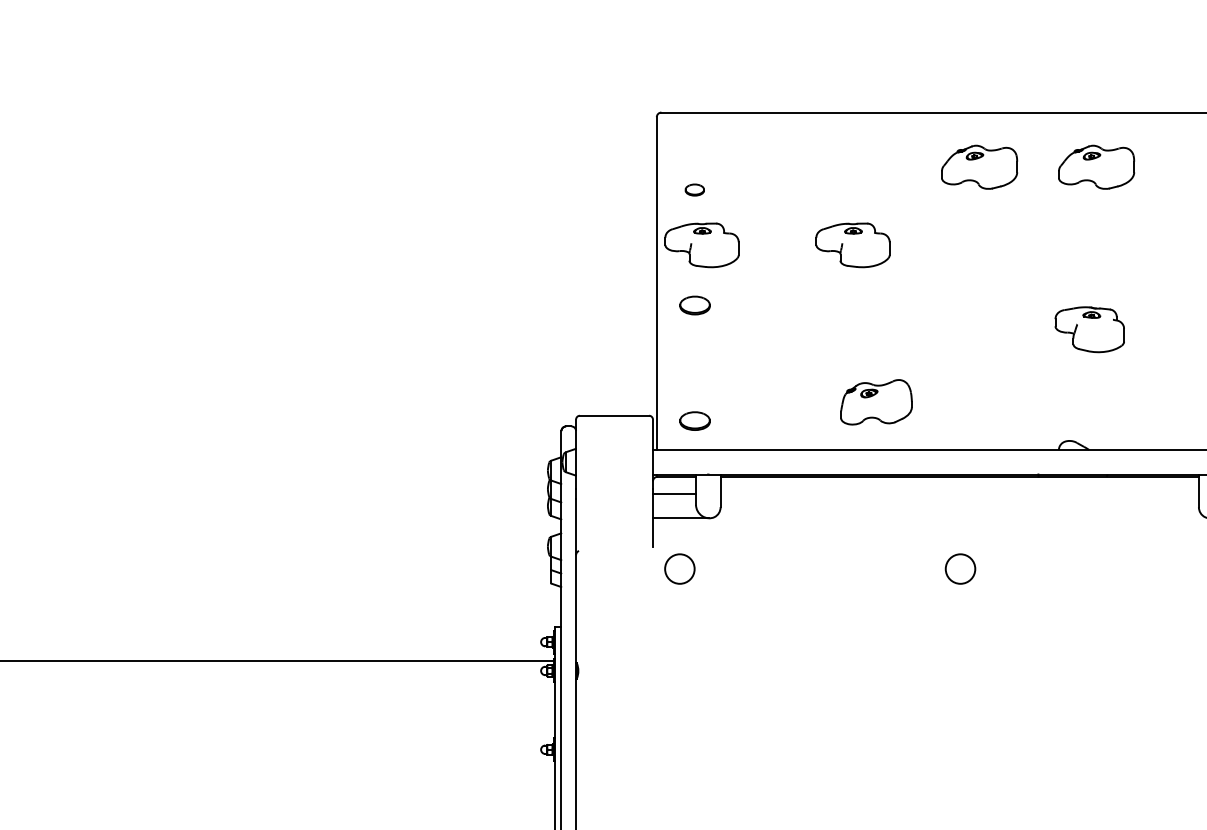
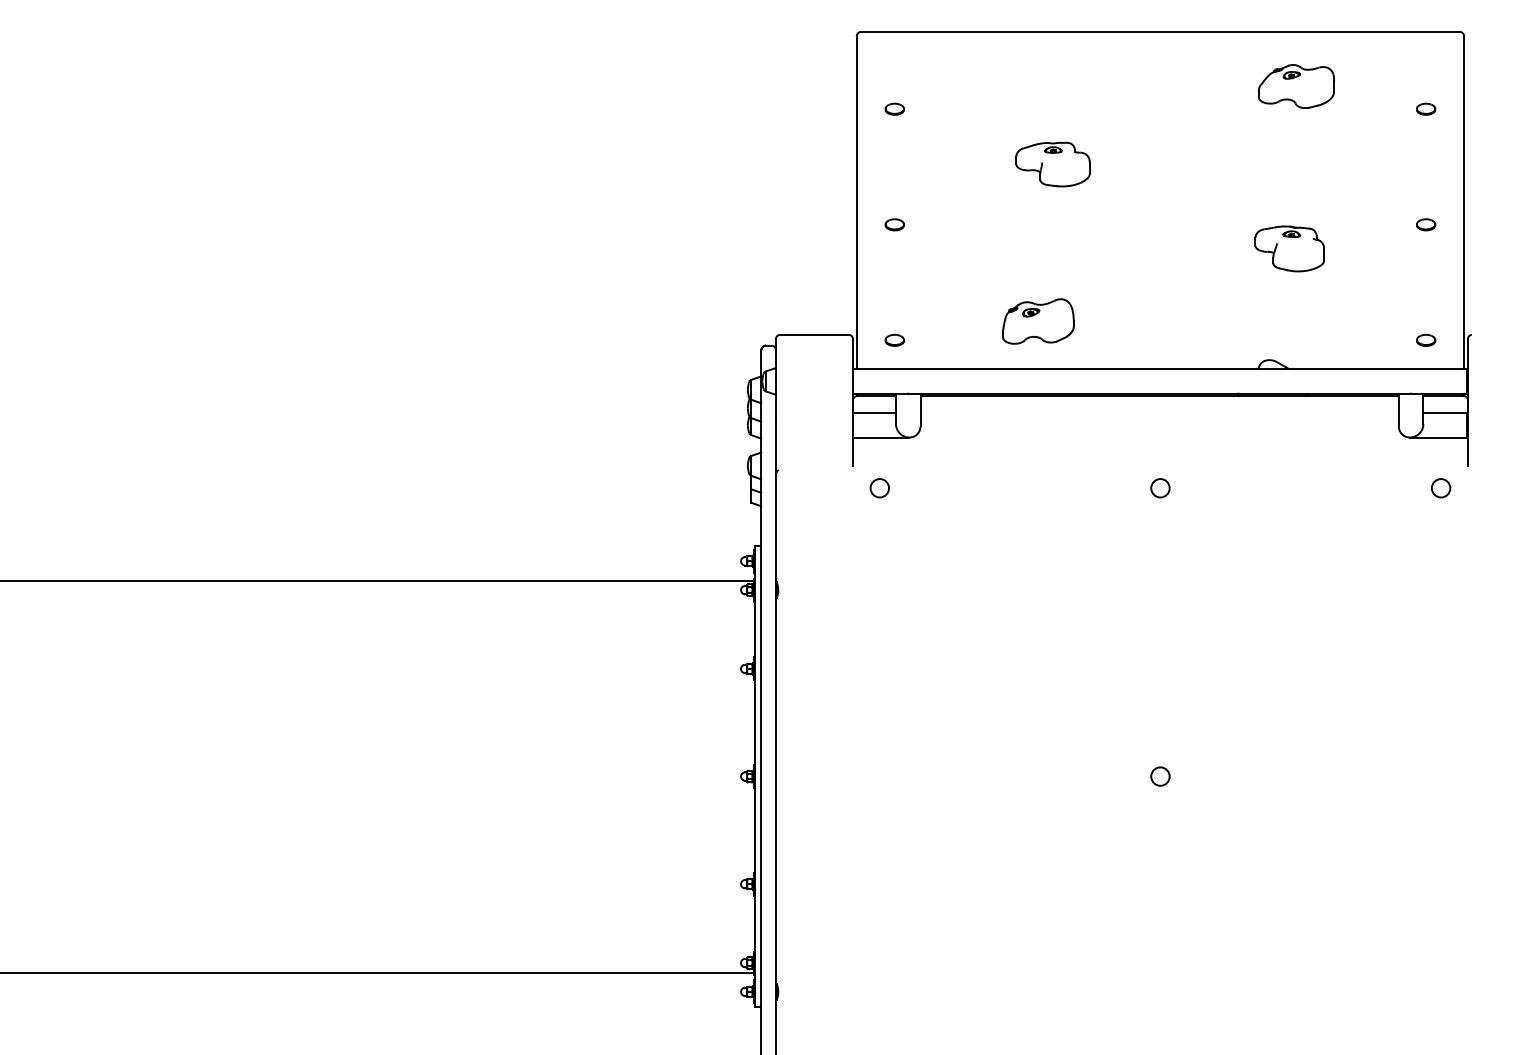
part: (979, 167) -> (1179, 86), removed
part: (701, 245) -> (901, 164), removed
part: (694, 305) -> (894, 224), size x0.62
part: (876, 402) -> (1038, 321), moved
part: (694, 421) -> (894, 340), size x0.62
circle: (679, 569) -> (879, 488), size x0.62
circle: (960, 569) -> (1160, 488), size x0.62

